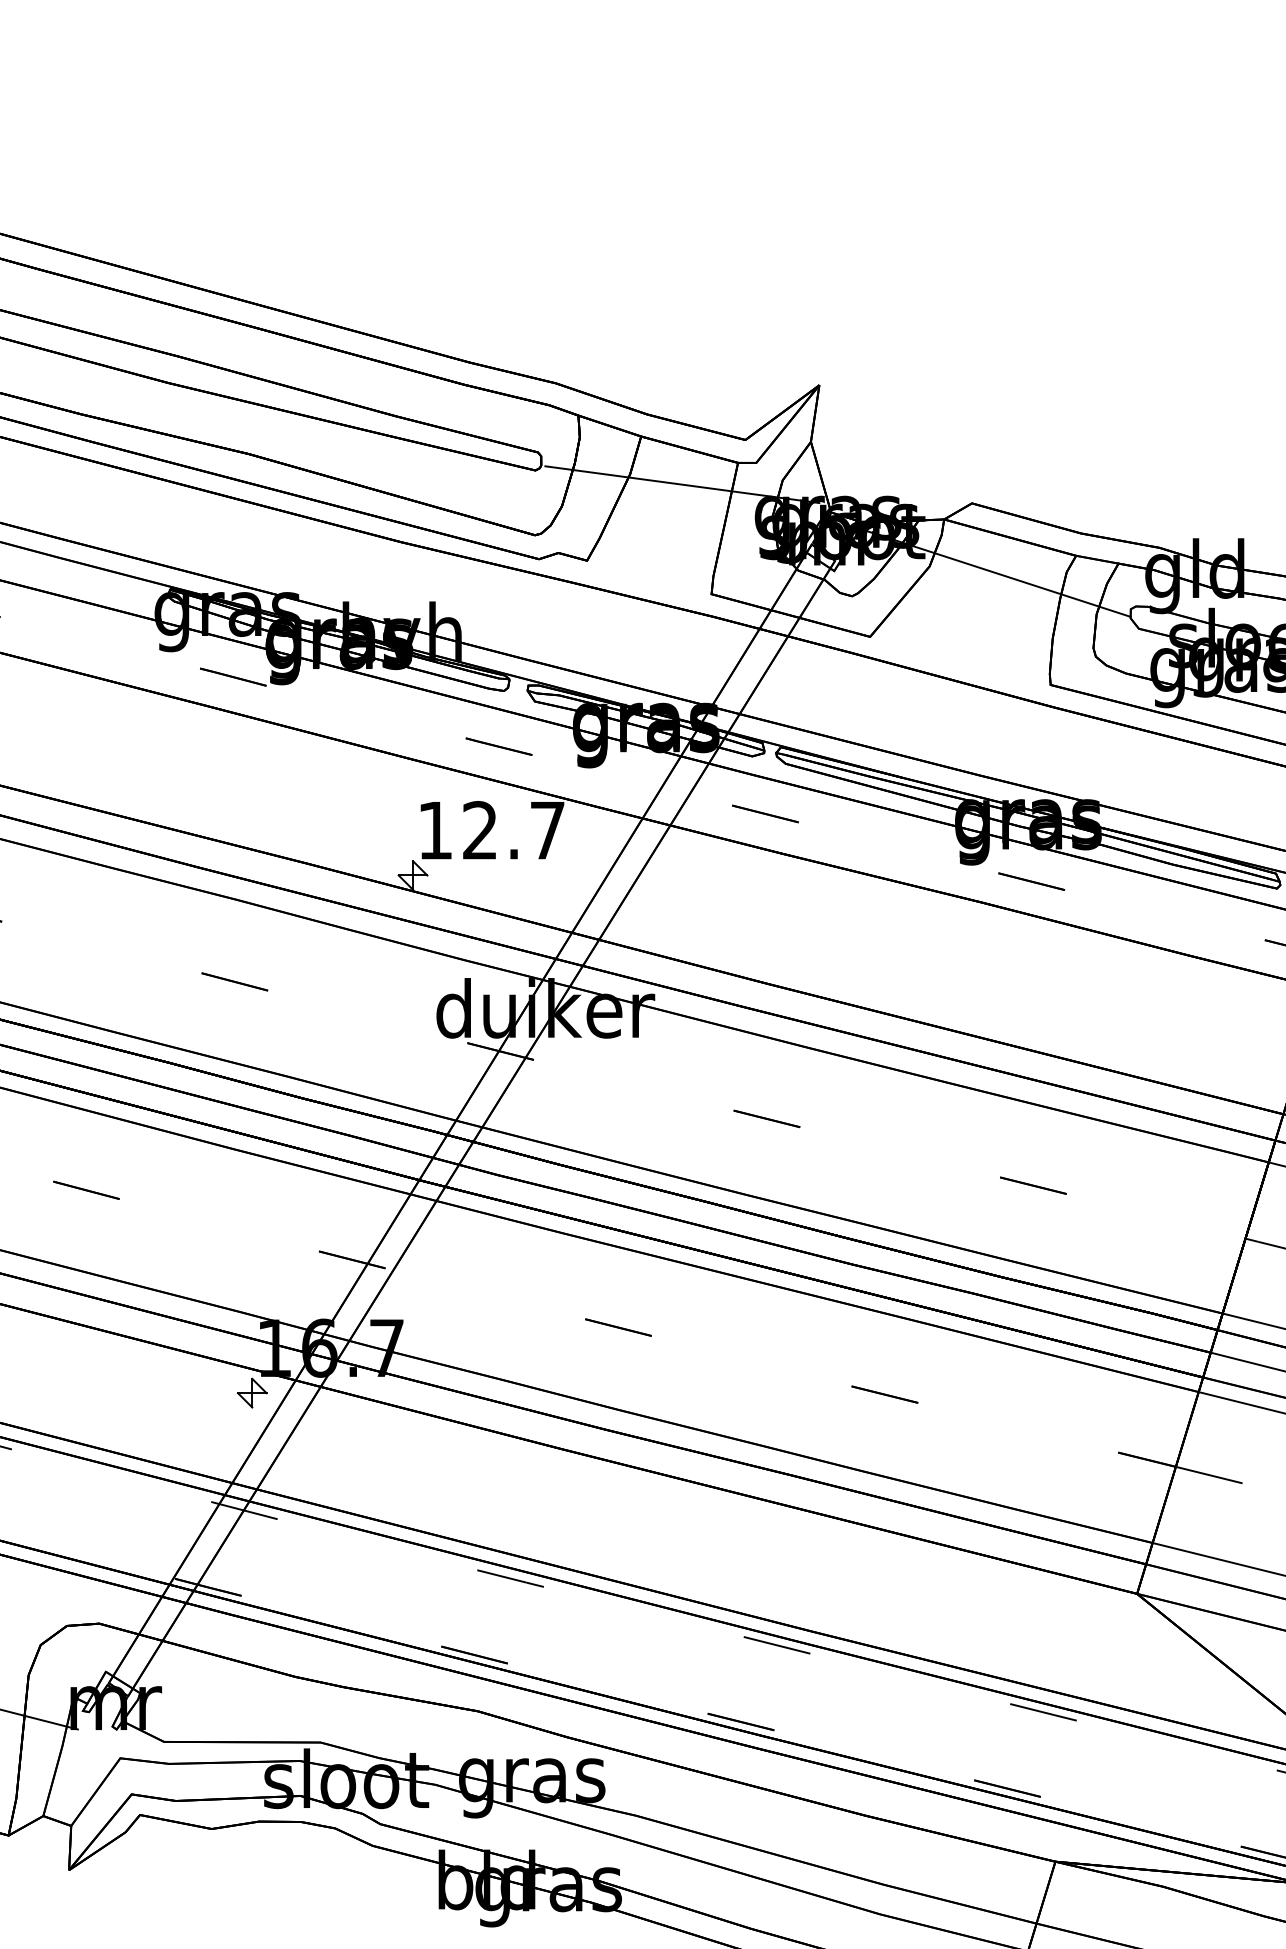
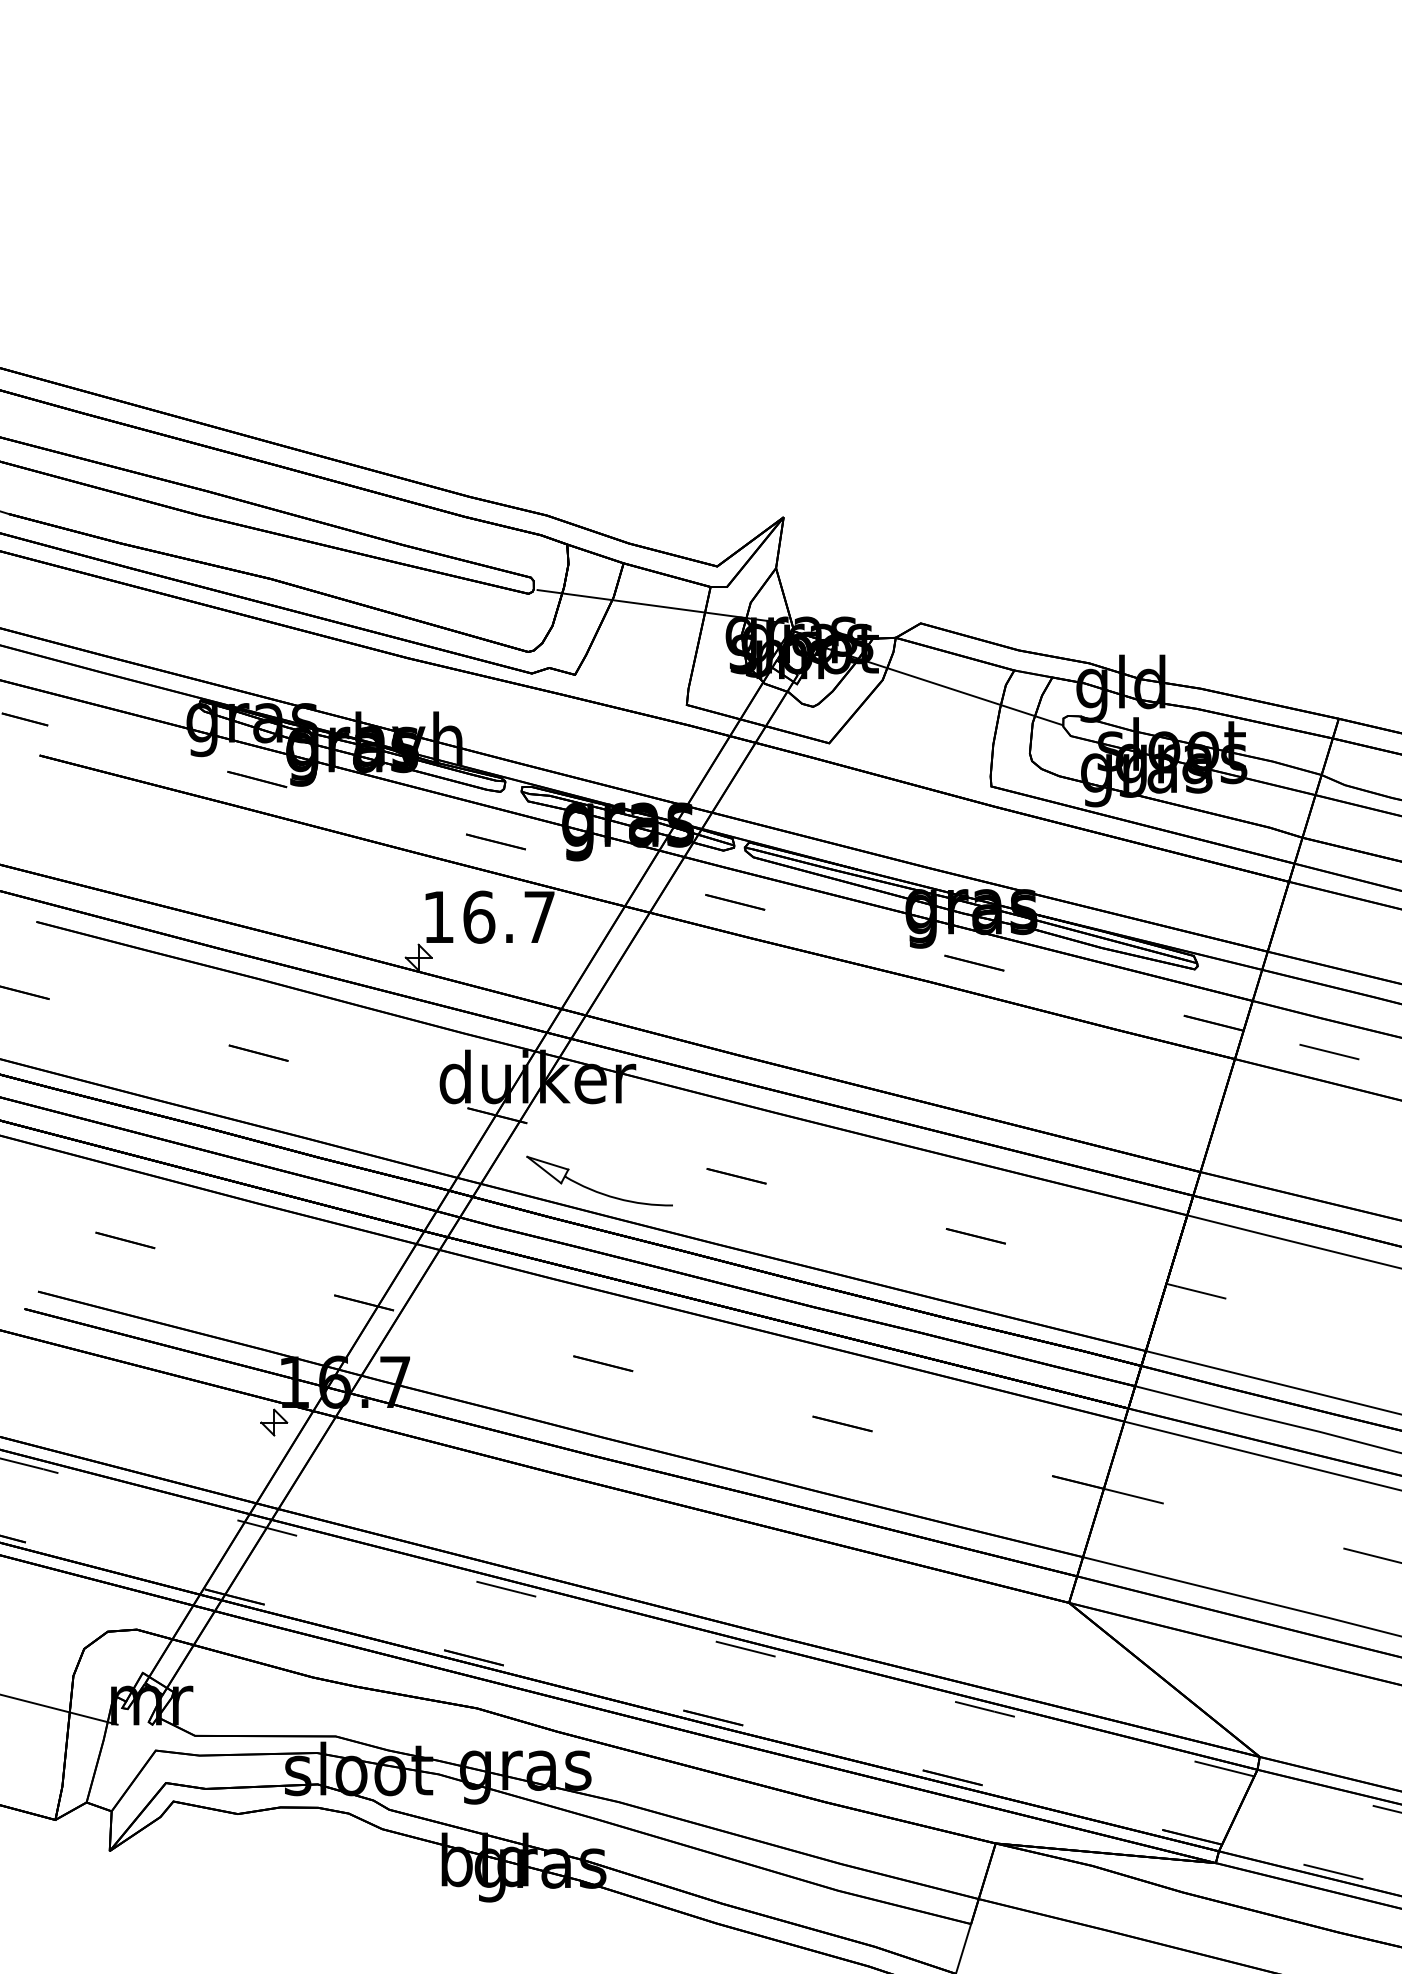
text: (480, 829) -> (479, 916), 12.7 -> 16.7
part: (610, 1134) -> (596, 1190), added

